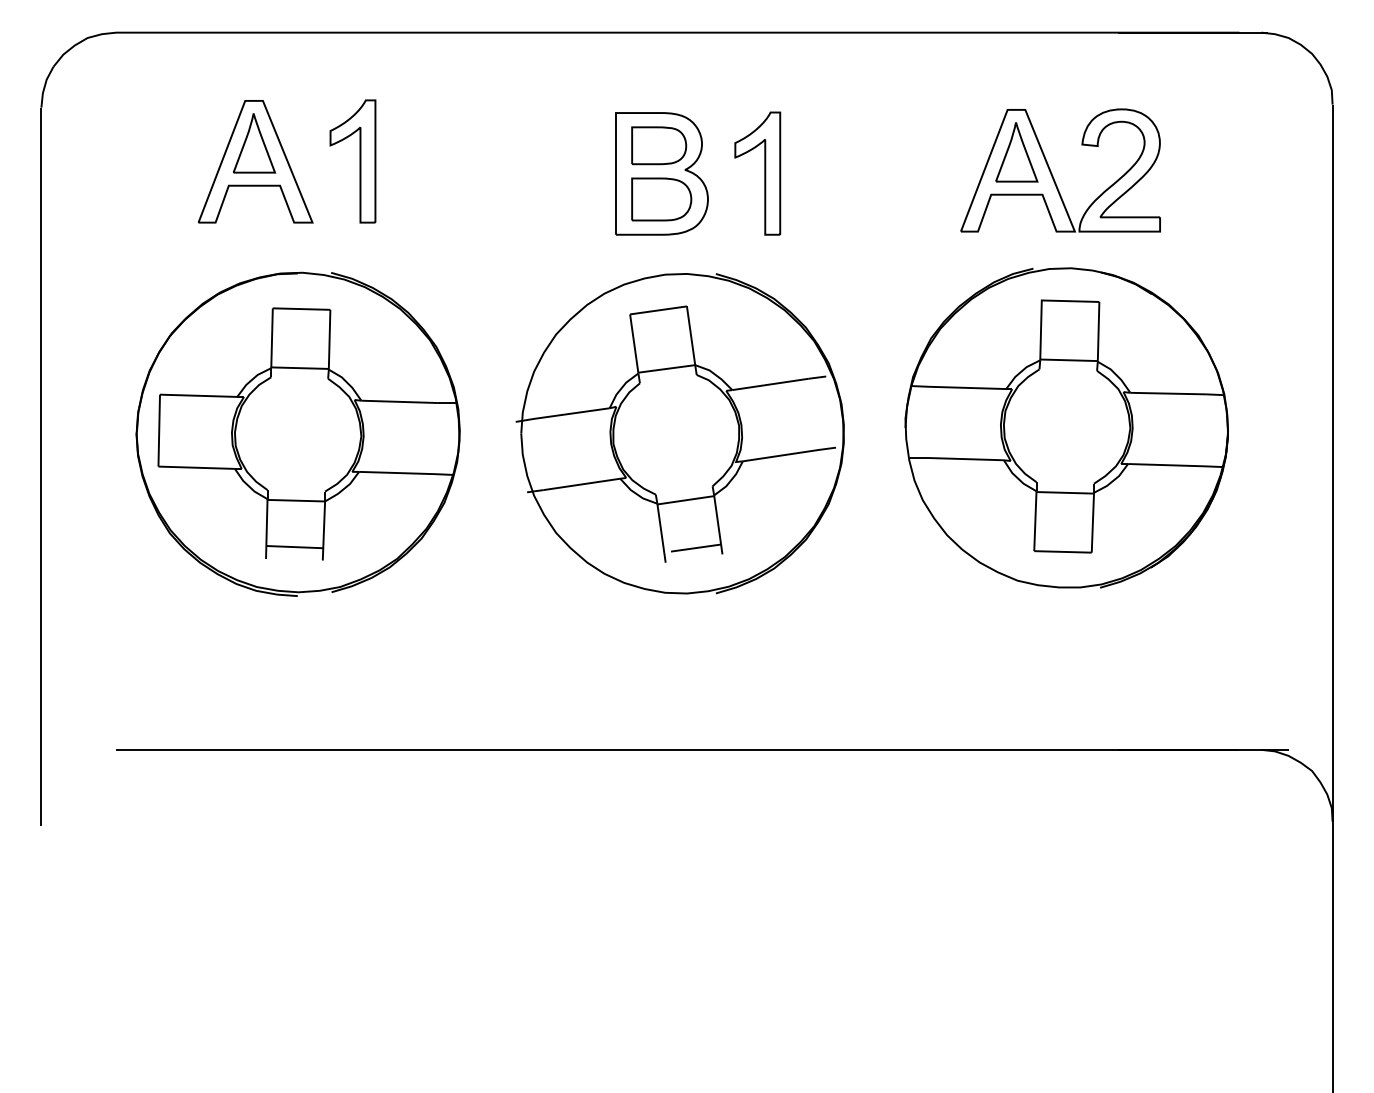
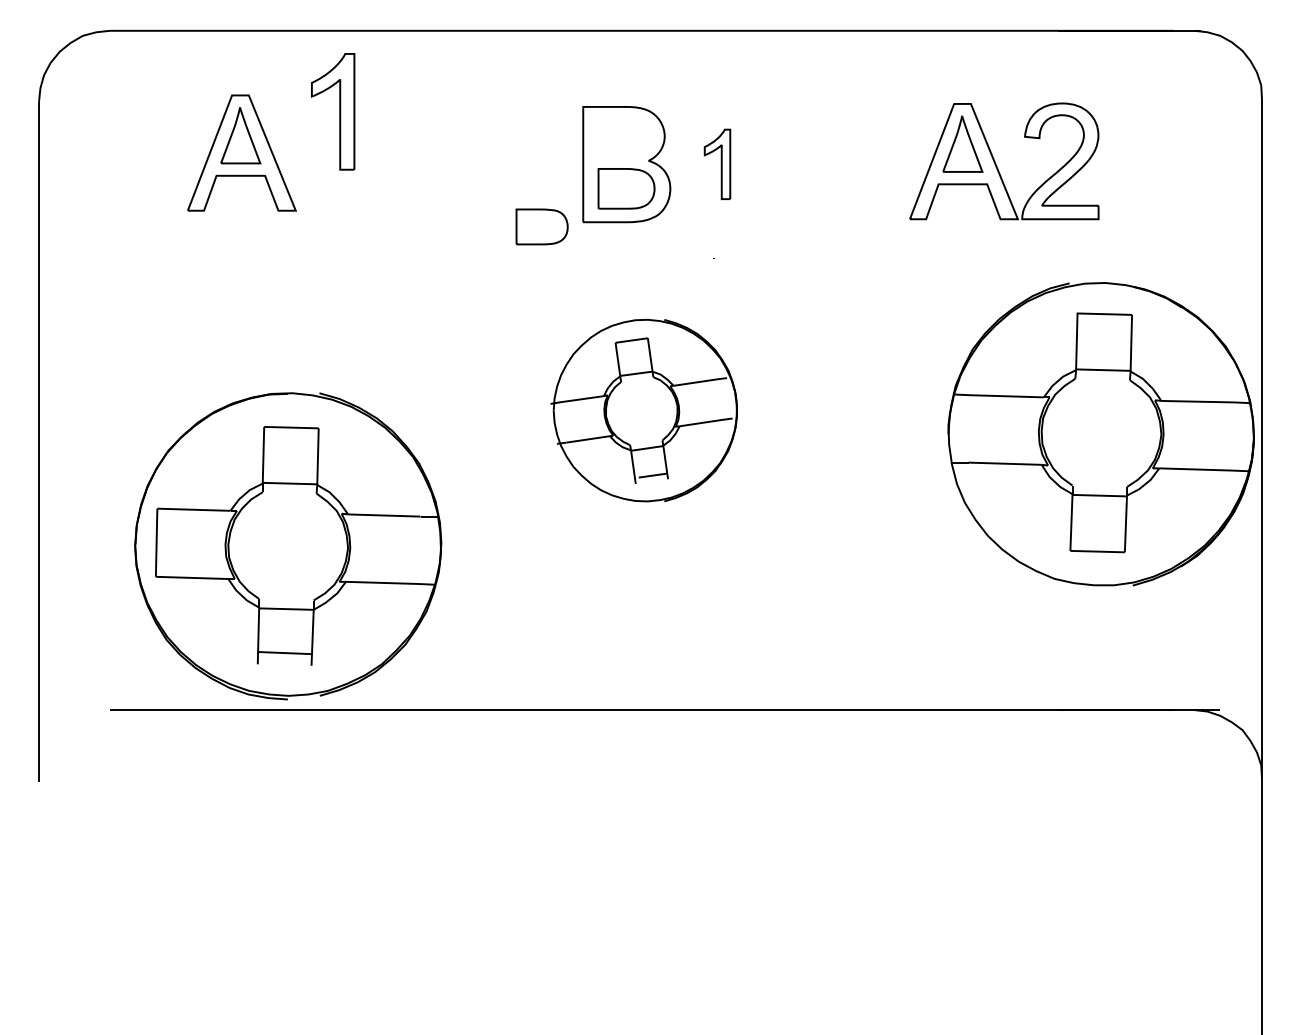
part: (658, 145) -> (541, 226), moved
part: (353, 161) -> (333, 111), moved
part: (757, 173) -> (717, 164), size x0.6
part: (1066, 428) -> (1100, 434), moved
part: (679, 433) -> (643, 410), size x0.6
part: (298, 434) -> (288, 546), moved

